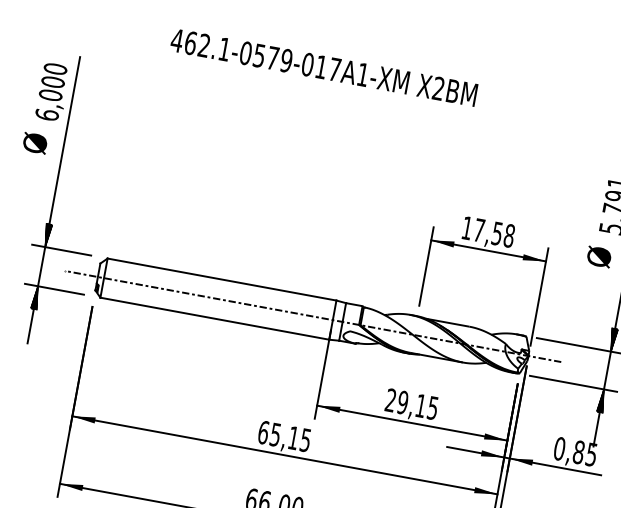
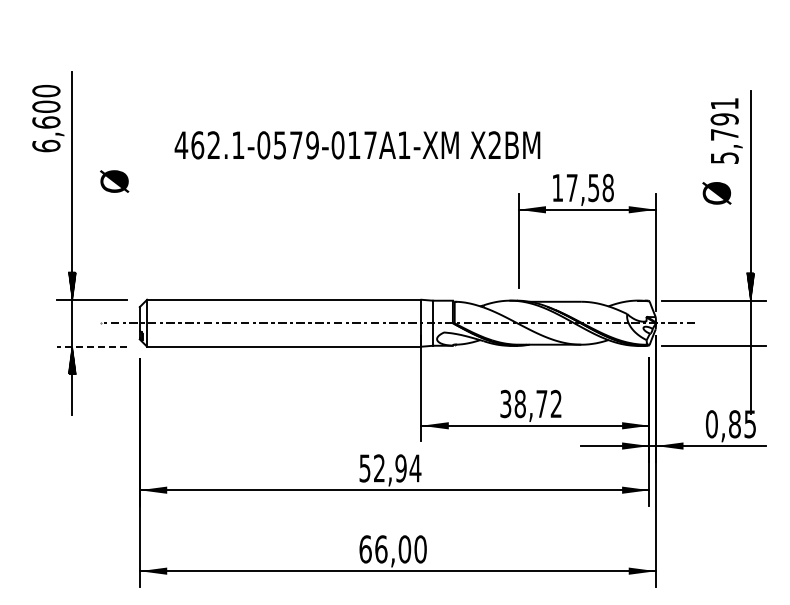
text: (324, 67) -> (357, 145), moved
text: (50, 95) -> (46, 122), 6,000 -> 6,600
text: (35, 143) -> (114, 181), moved
line: (54, 289) -> (91, 346), solid -> dashed
hatch: (601, 400) -> (750, 359), removed
text: (411, 403) -> (530, 403), 29,15 -> 38,72
text: (284, 436) -> (390, 468), 65,15 -> 52,94

